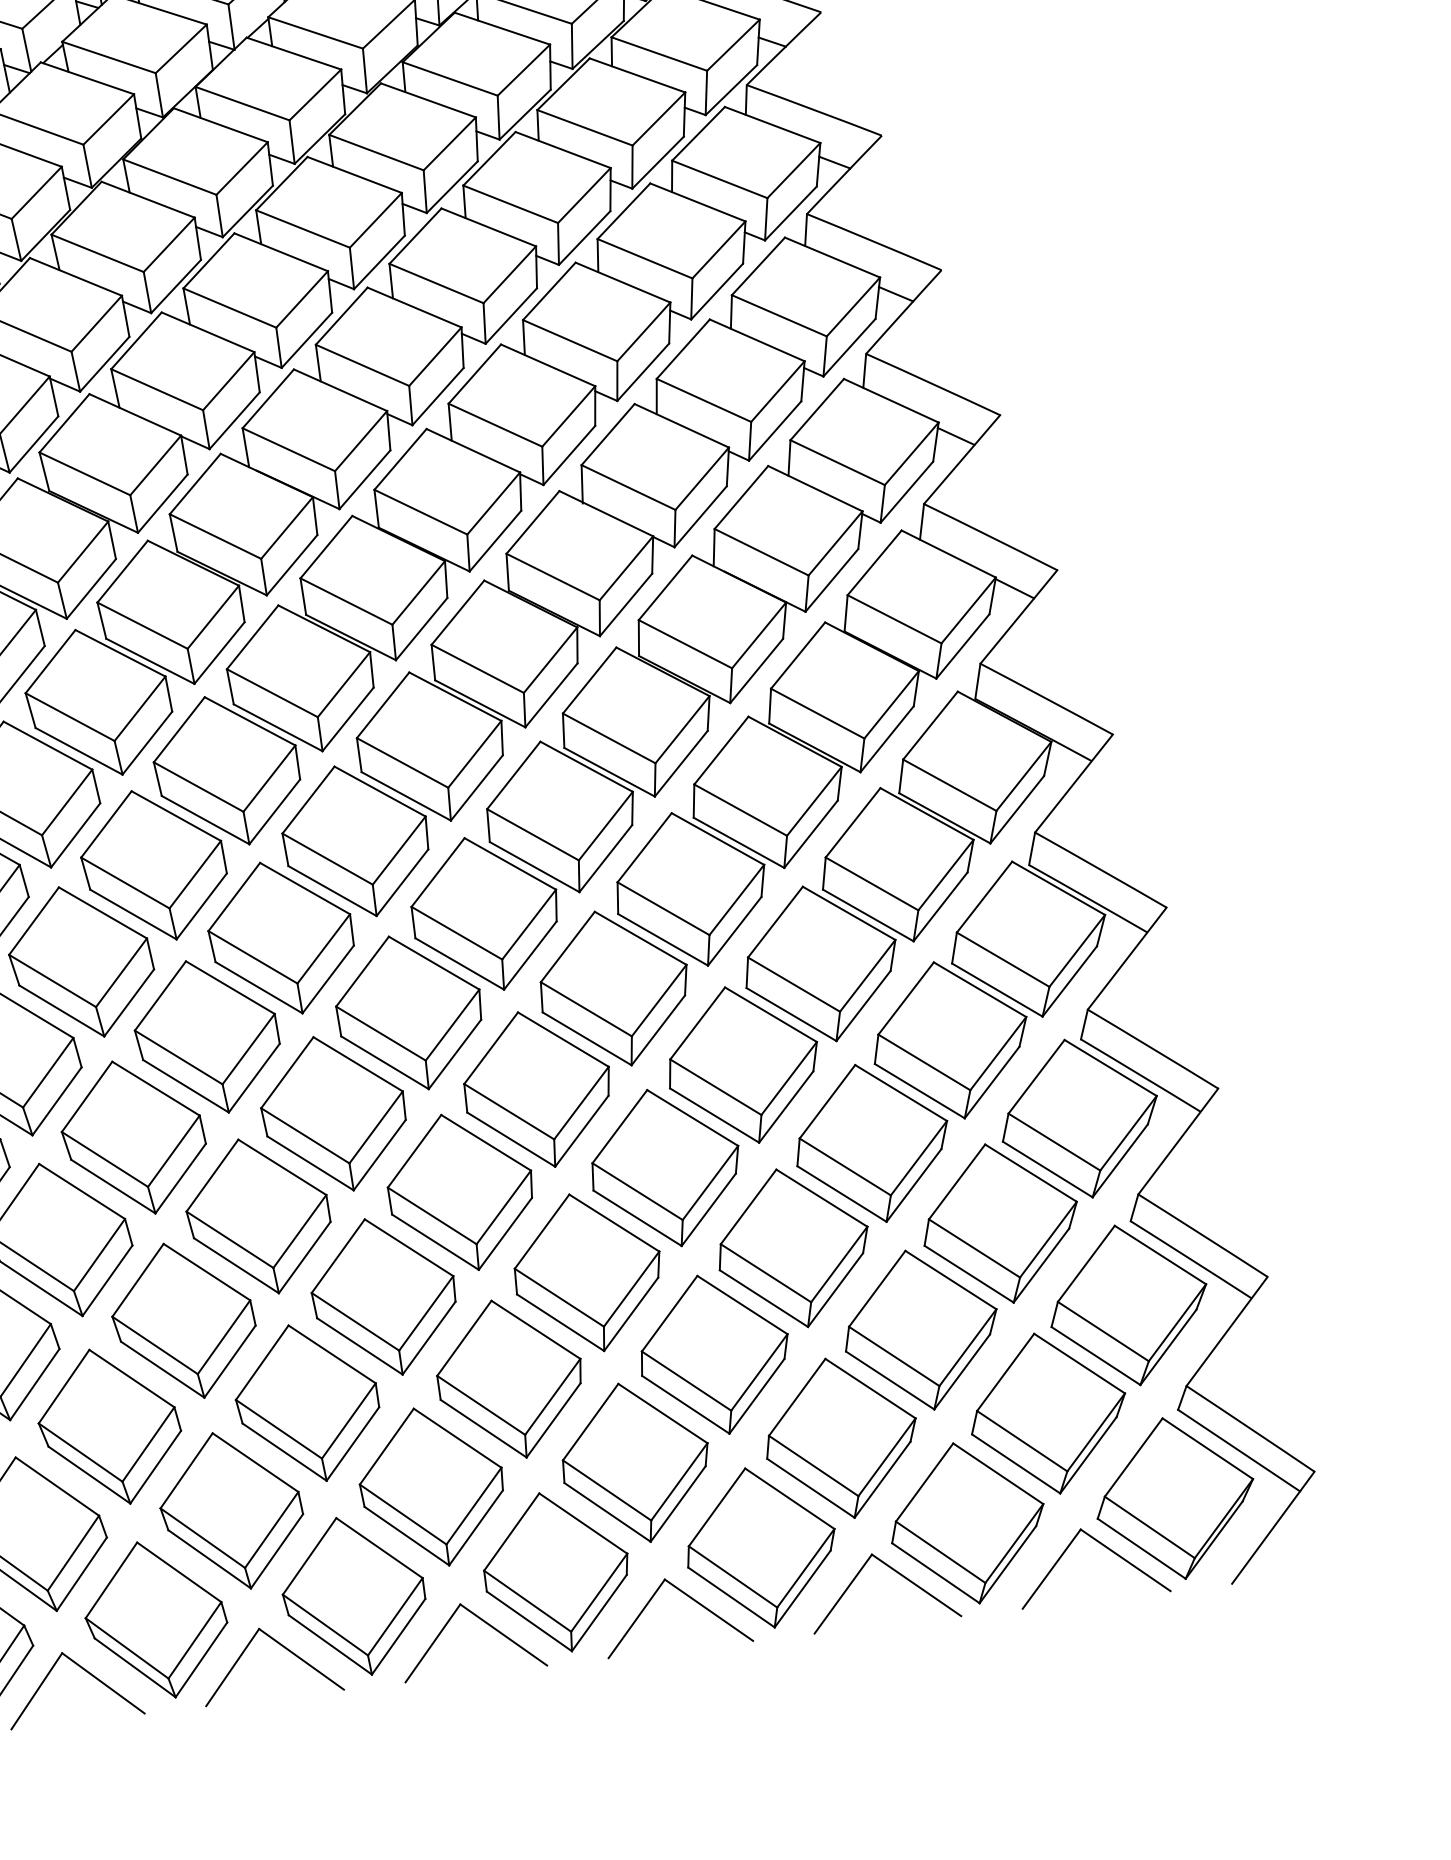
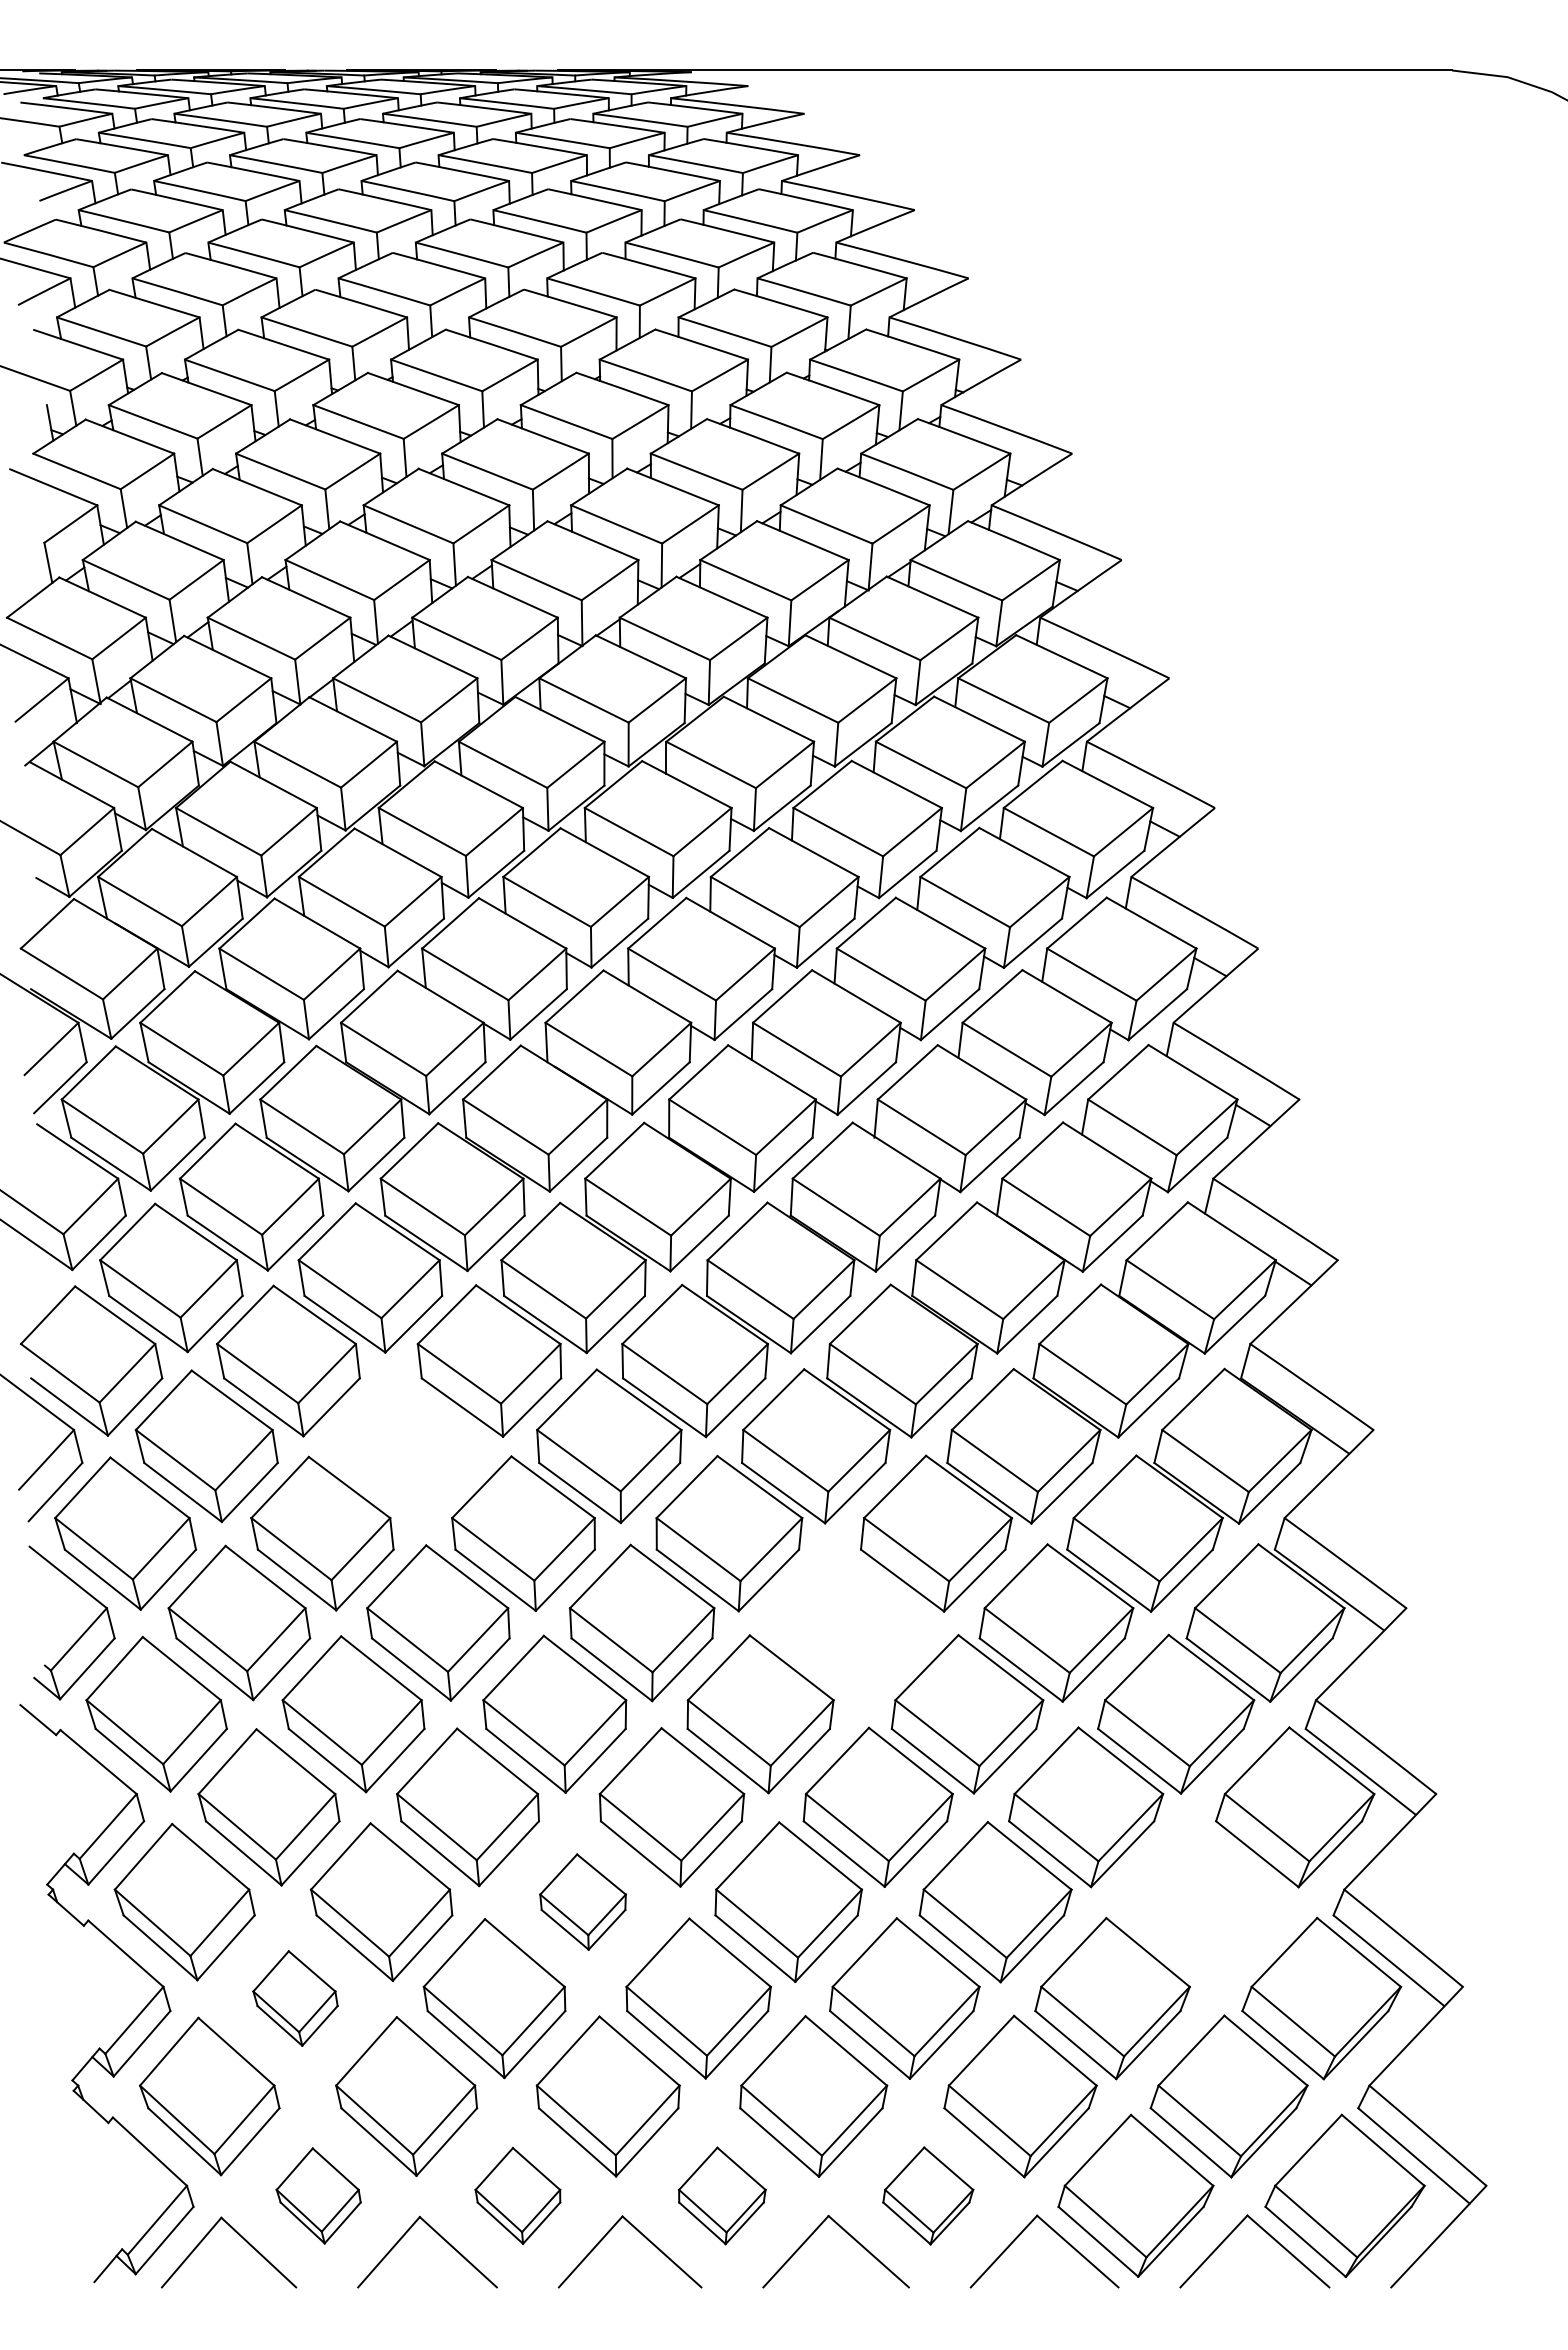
part: (153, 864) -> (405, 1445), removed
part: (614, 987) -> (848, 1622), removed
part: (999, 1222) -> (1203, 1901), removed
part: (383, 1296) -> (582, 1901), size x0.6
part: (109, 1426) -> (295, 1998), size x0.6
part: (761, 1547) -> (928, 2195), size x0.6
part: (557, 1571) -> (722, 2195), size x0.6
part: (353, 1596) -> (517, 2195), size x0.6
part: (155, 1619) -> (318, 2195), size x0.6

